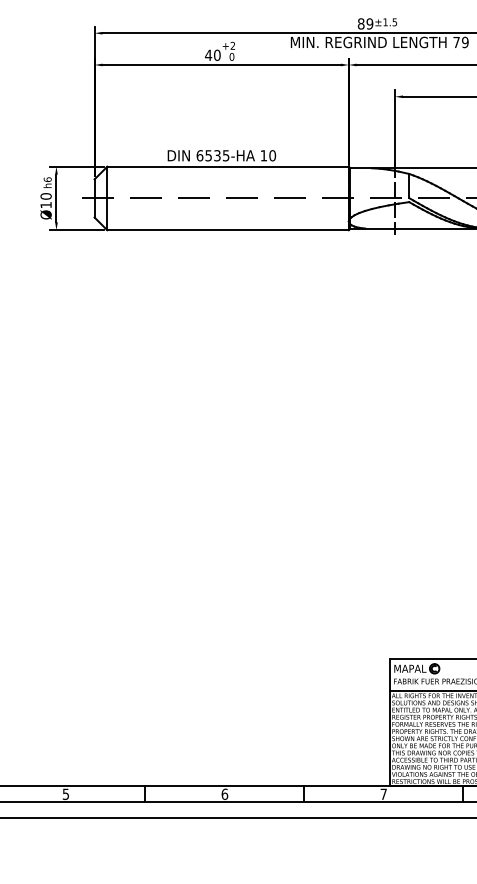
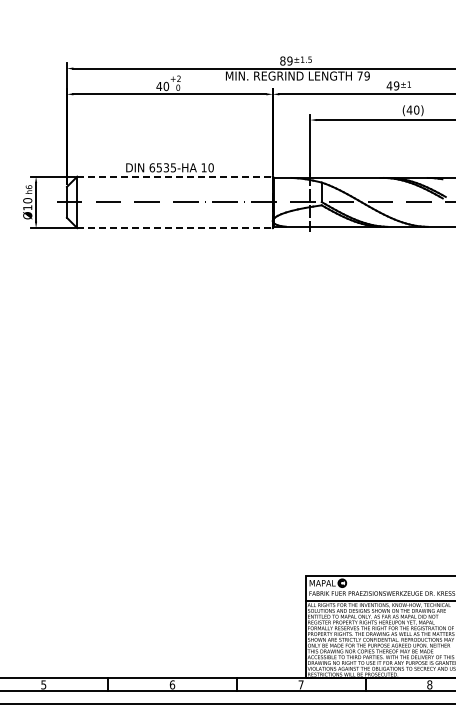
line: (228, 166) -> (175, 176), solid -> dashed
line: (228, 230) -> (175, 228), solid -> dashed

